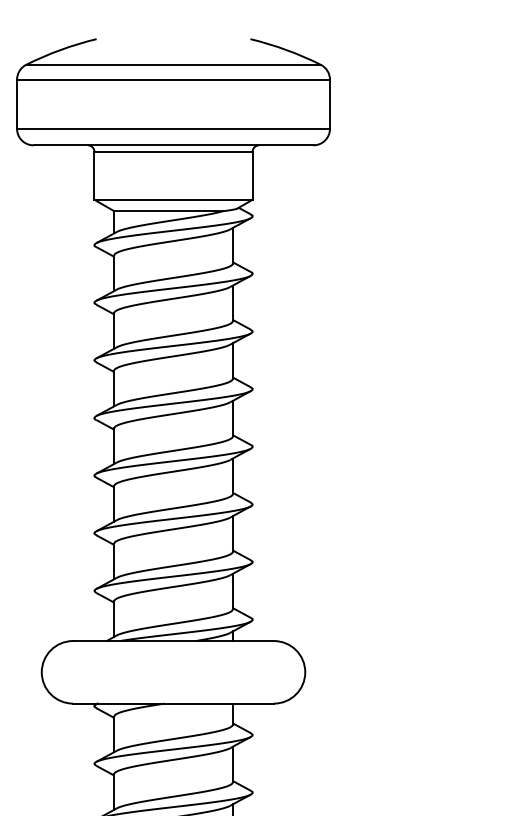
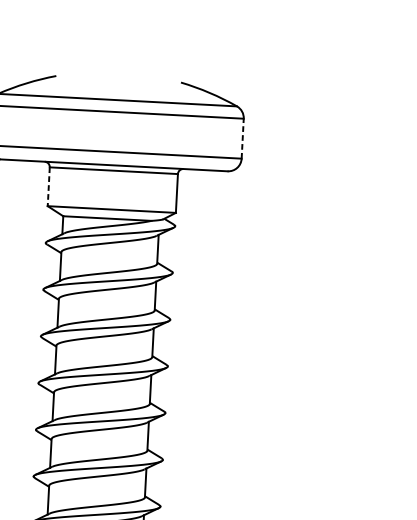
line: (329, 104) -> (242, 138), solid -> dashed
line: (94, 175) -> (48, 186), solid -> dashed

